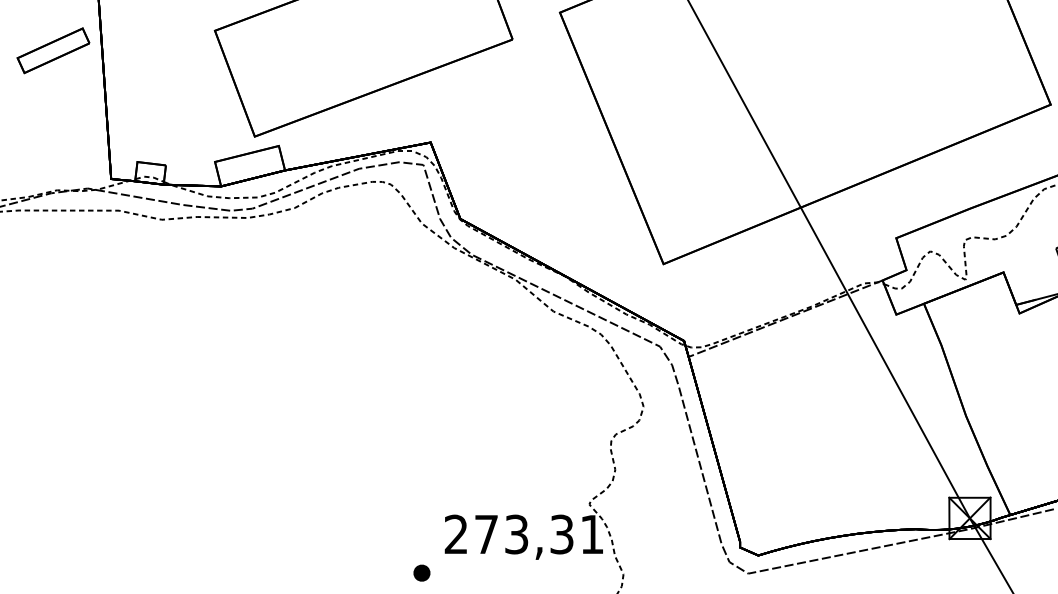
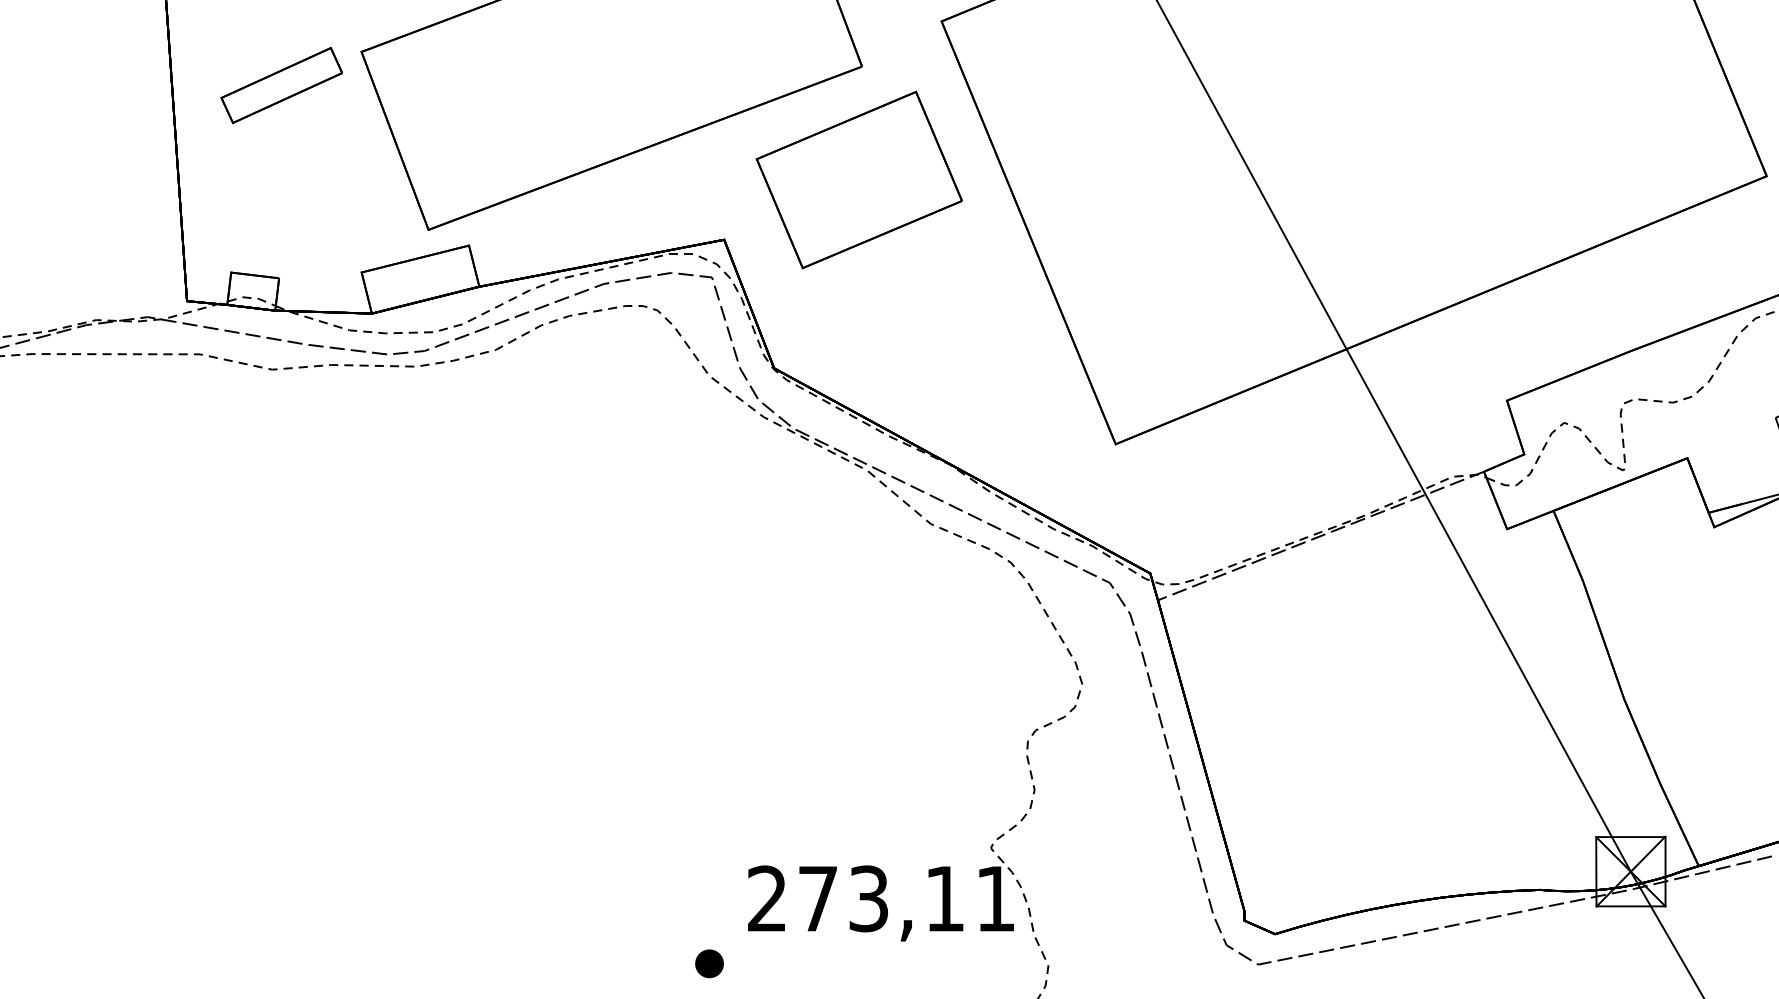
part: (53, 50) -> (281, 85), moved
part: (510, 106) -> (858, 179), added
text: (561, 534) -> (944, 898), 273,31 -> 273,11

